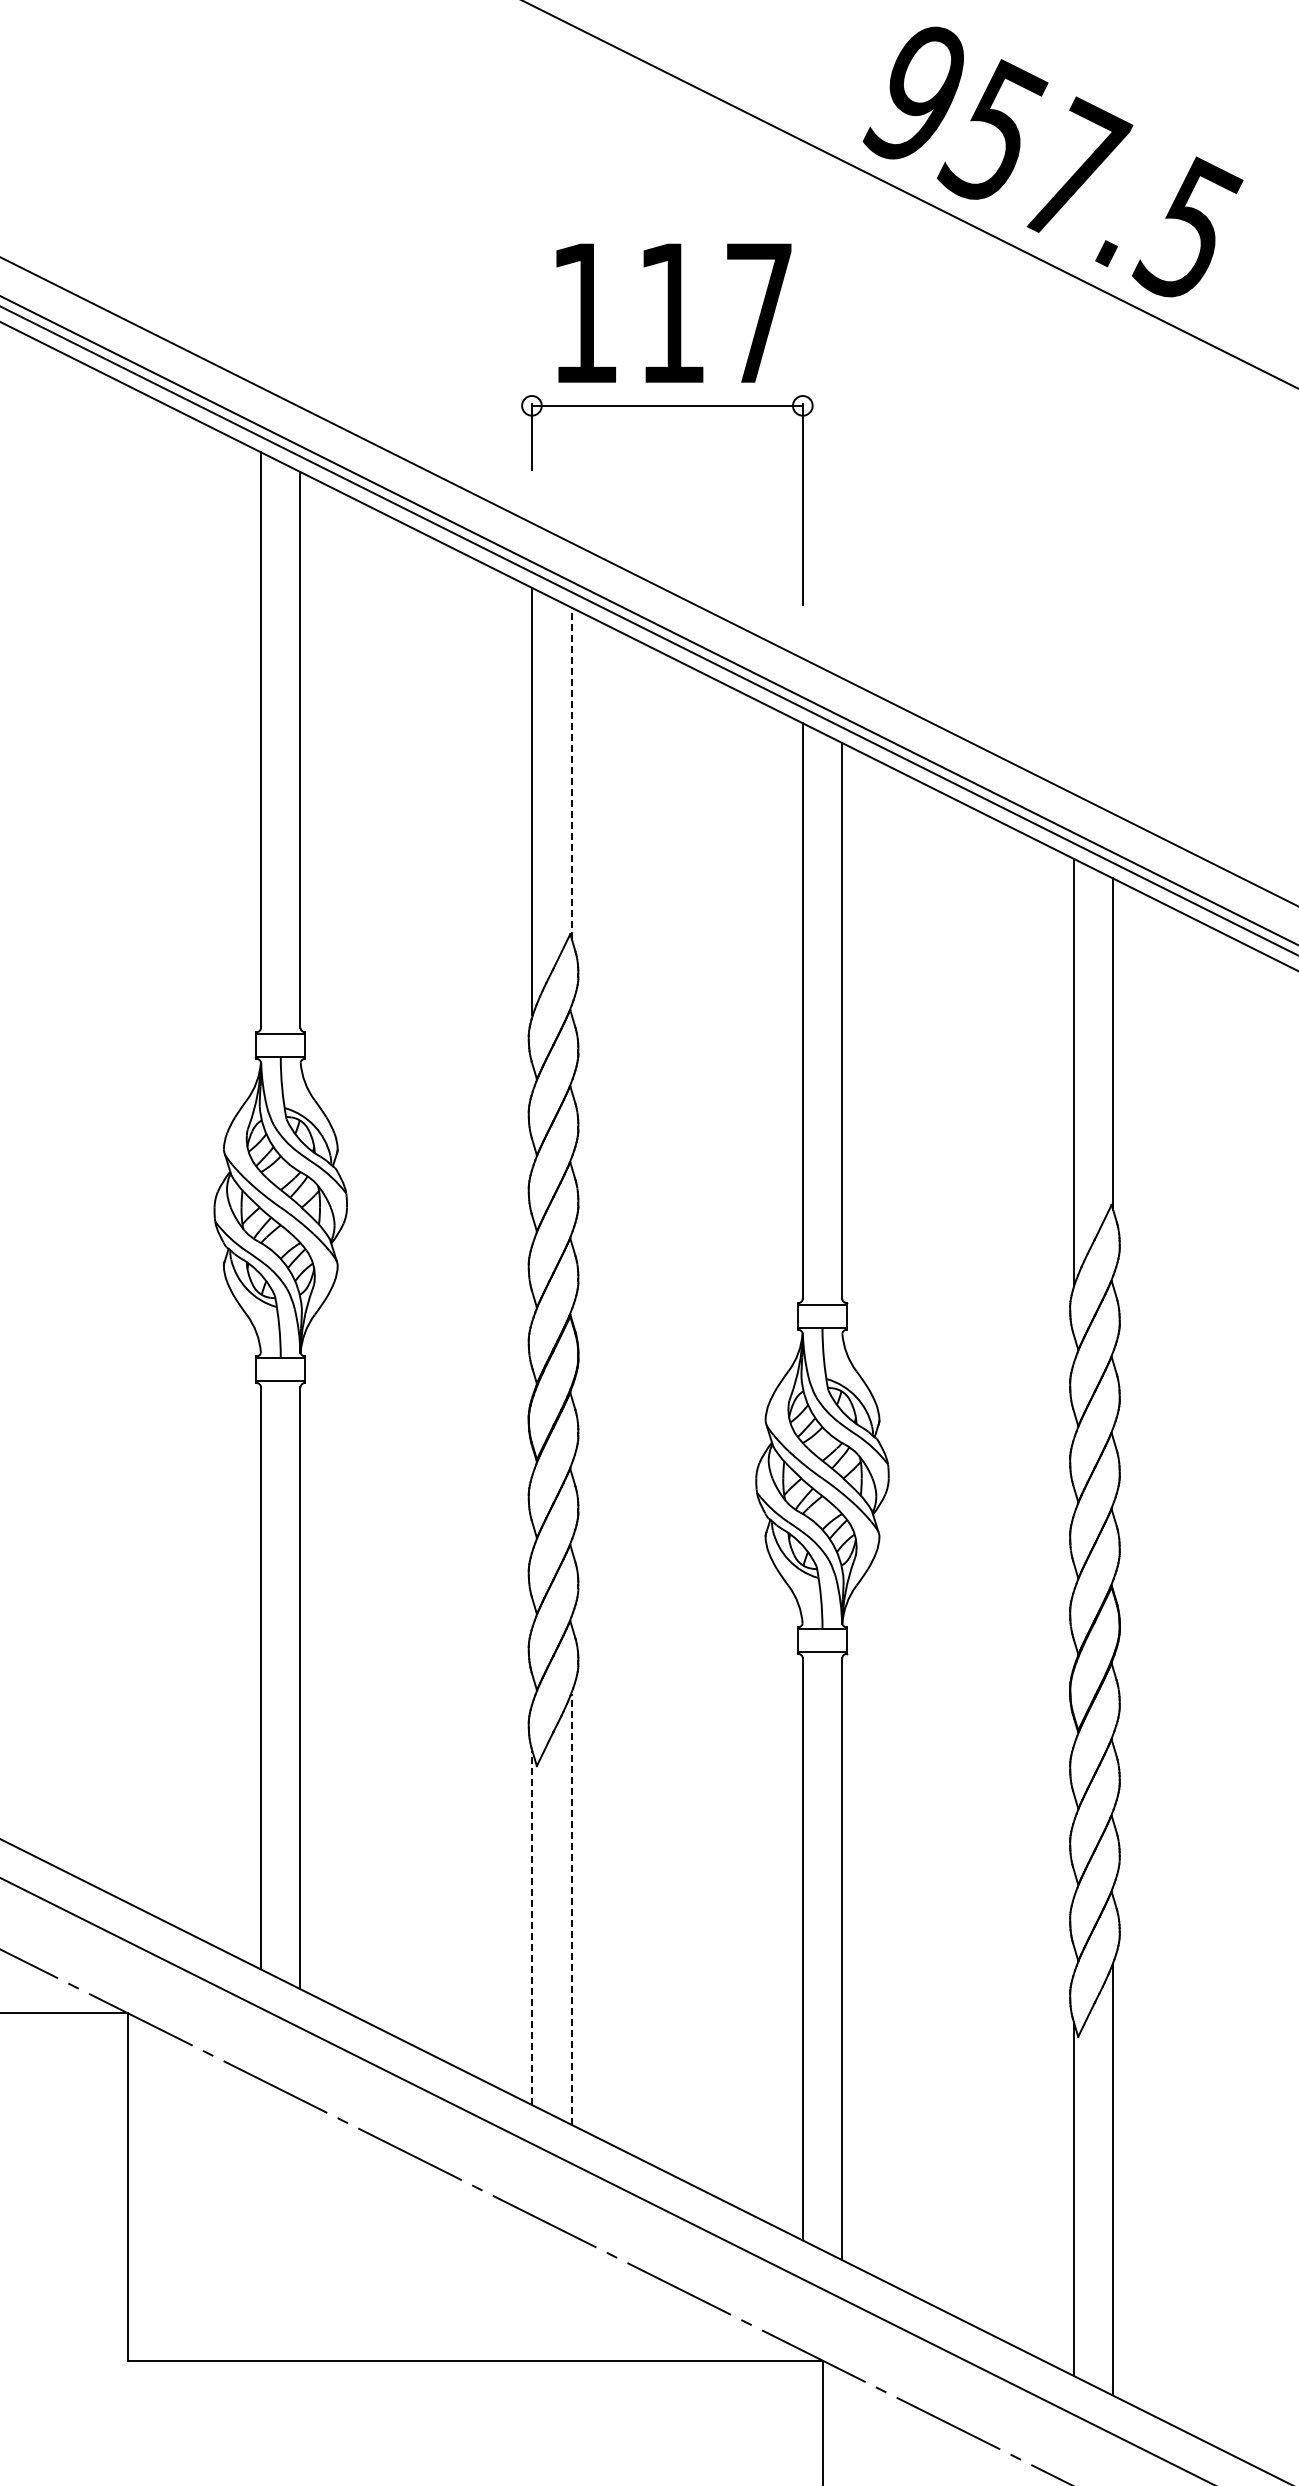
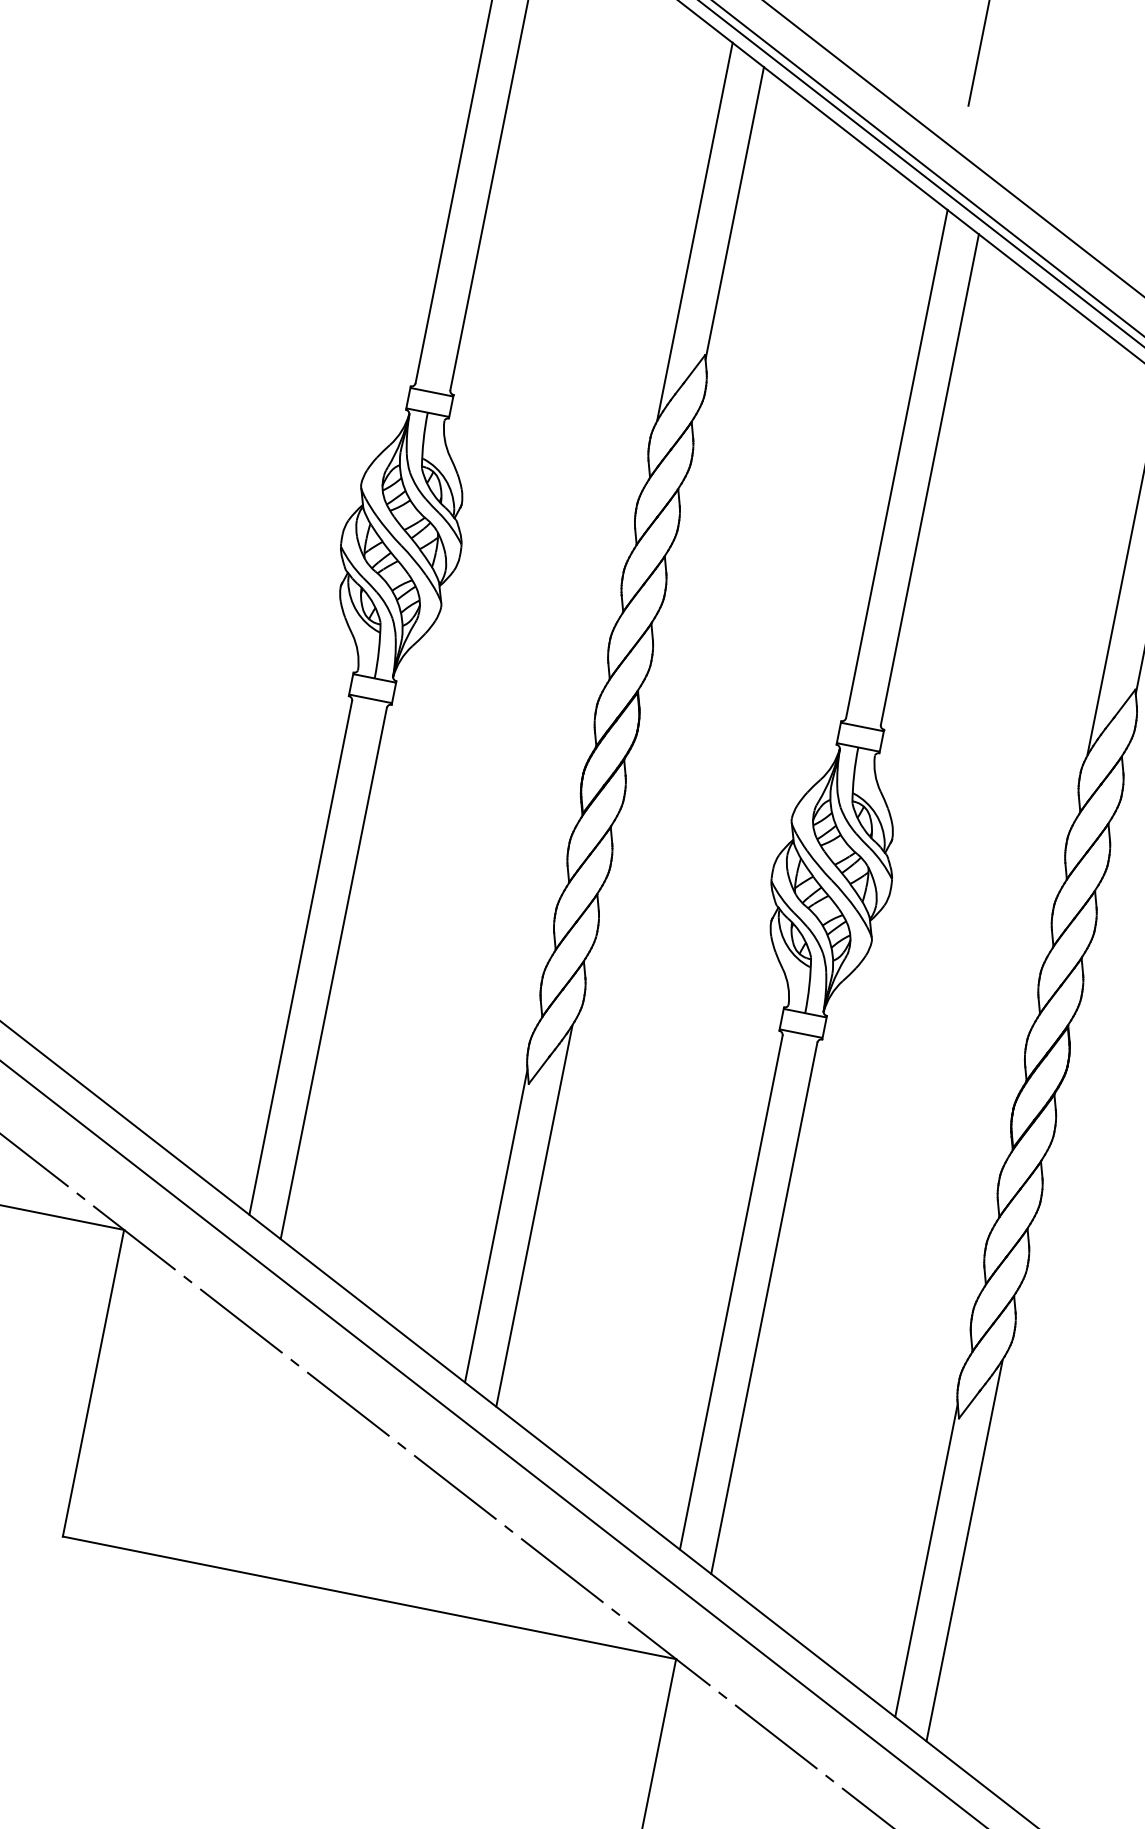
line: (571, 773) -> (734, 213), dashed -> solid
line: (571, 1909) -> (534, 1216), dashed -> solid
line: (532, 1927) -> (496, 1225), dashed -> solid

